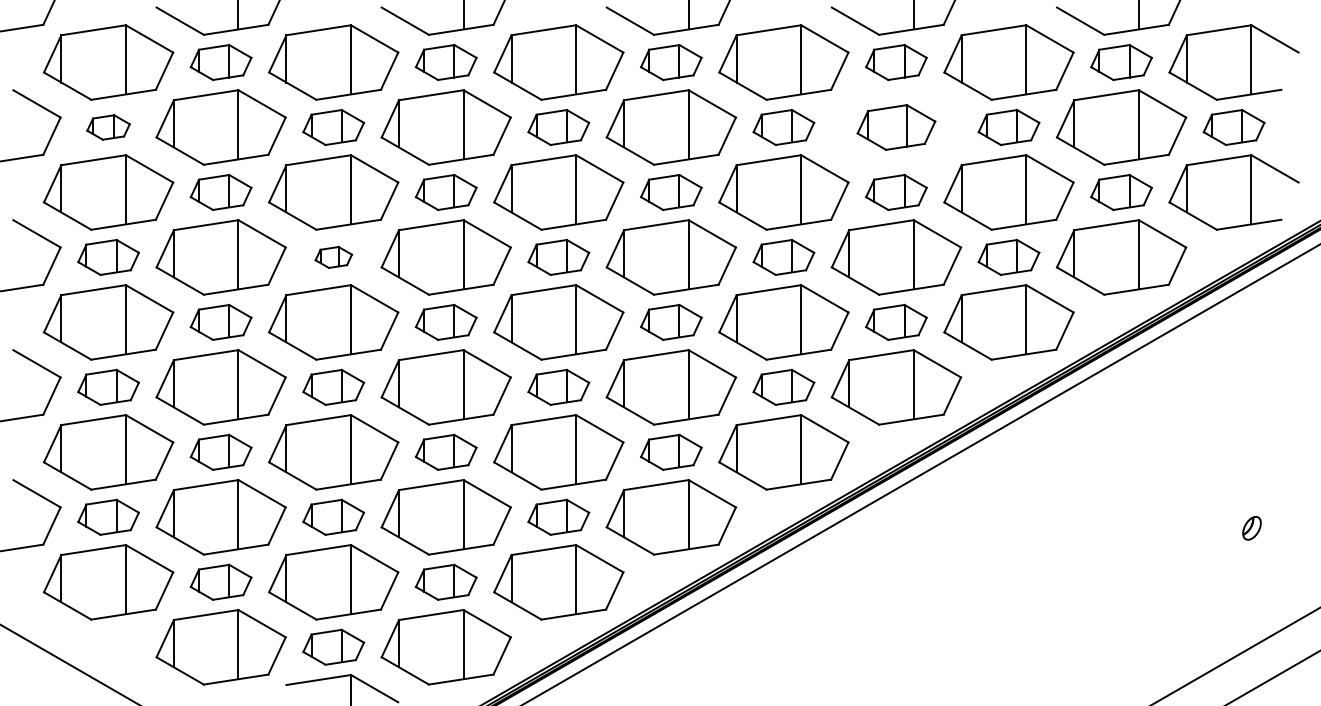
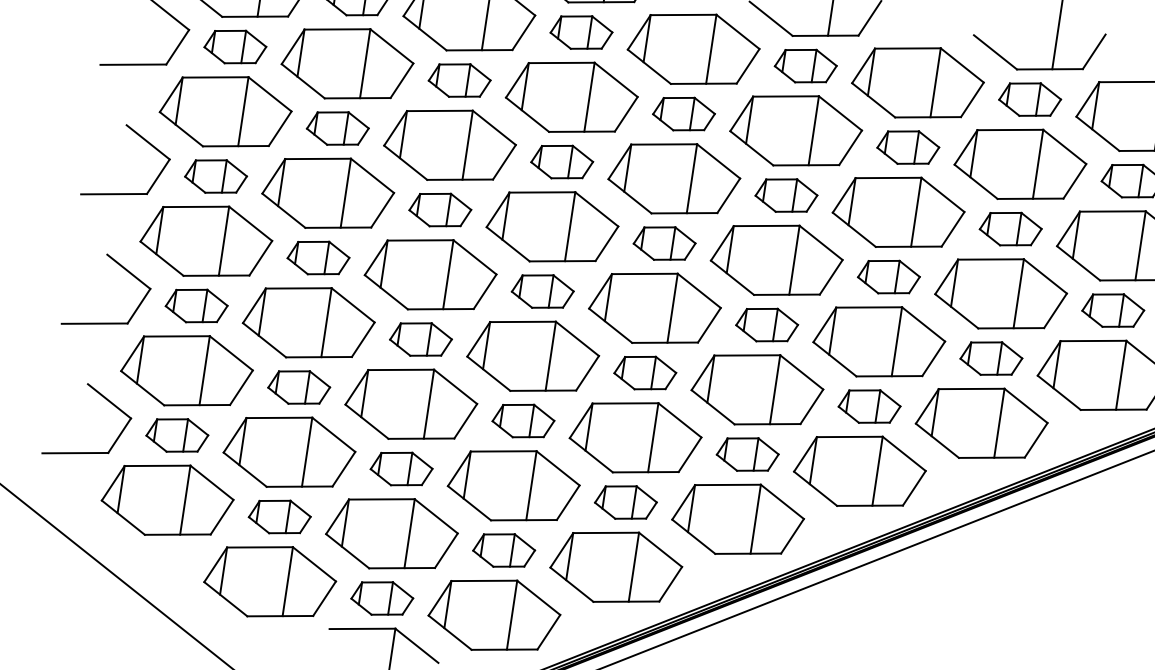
part: (108, 127) -> (235, 47), size x1.43
part: (896, 127) -> (1020, 164), size x1.67
part: (333, 257) -> (440, 210), size x1.67

